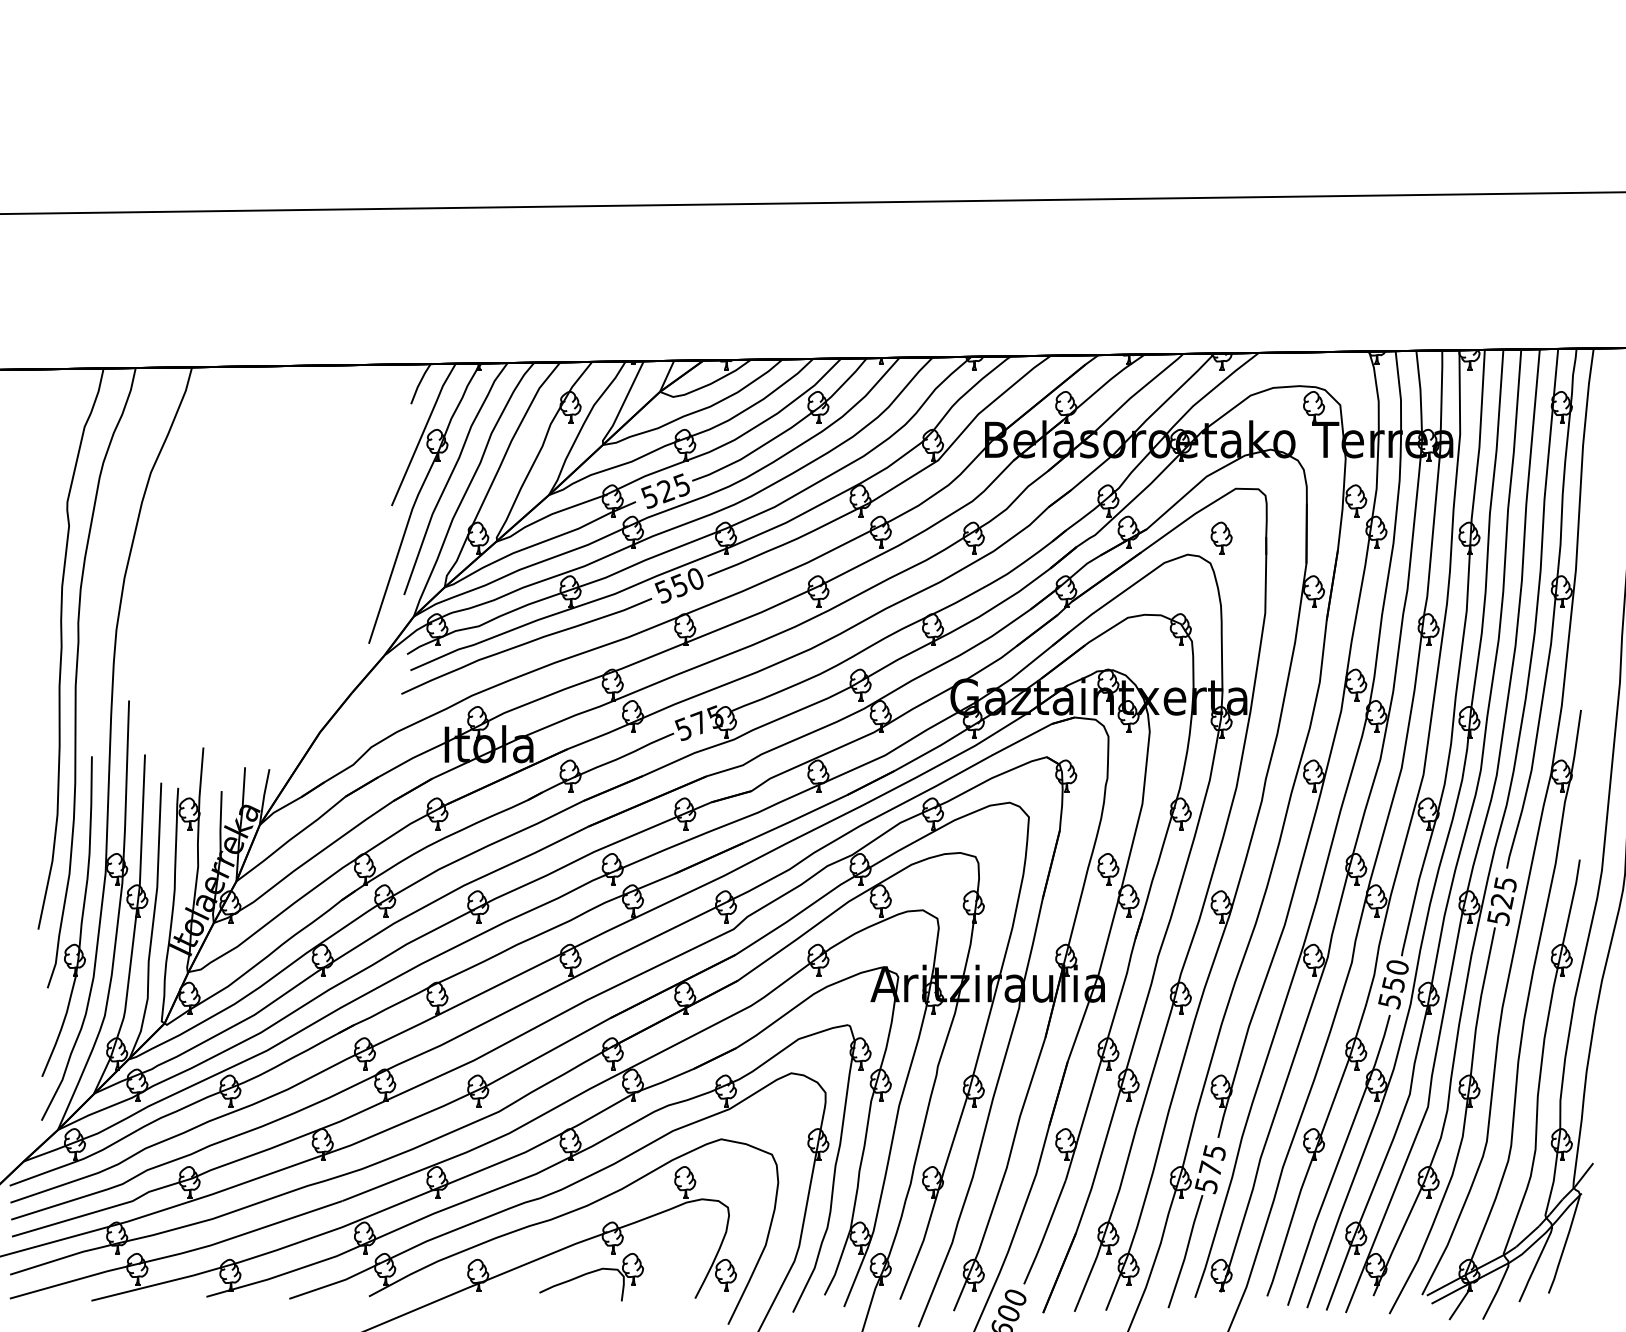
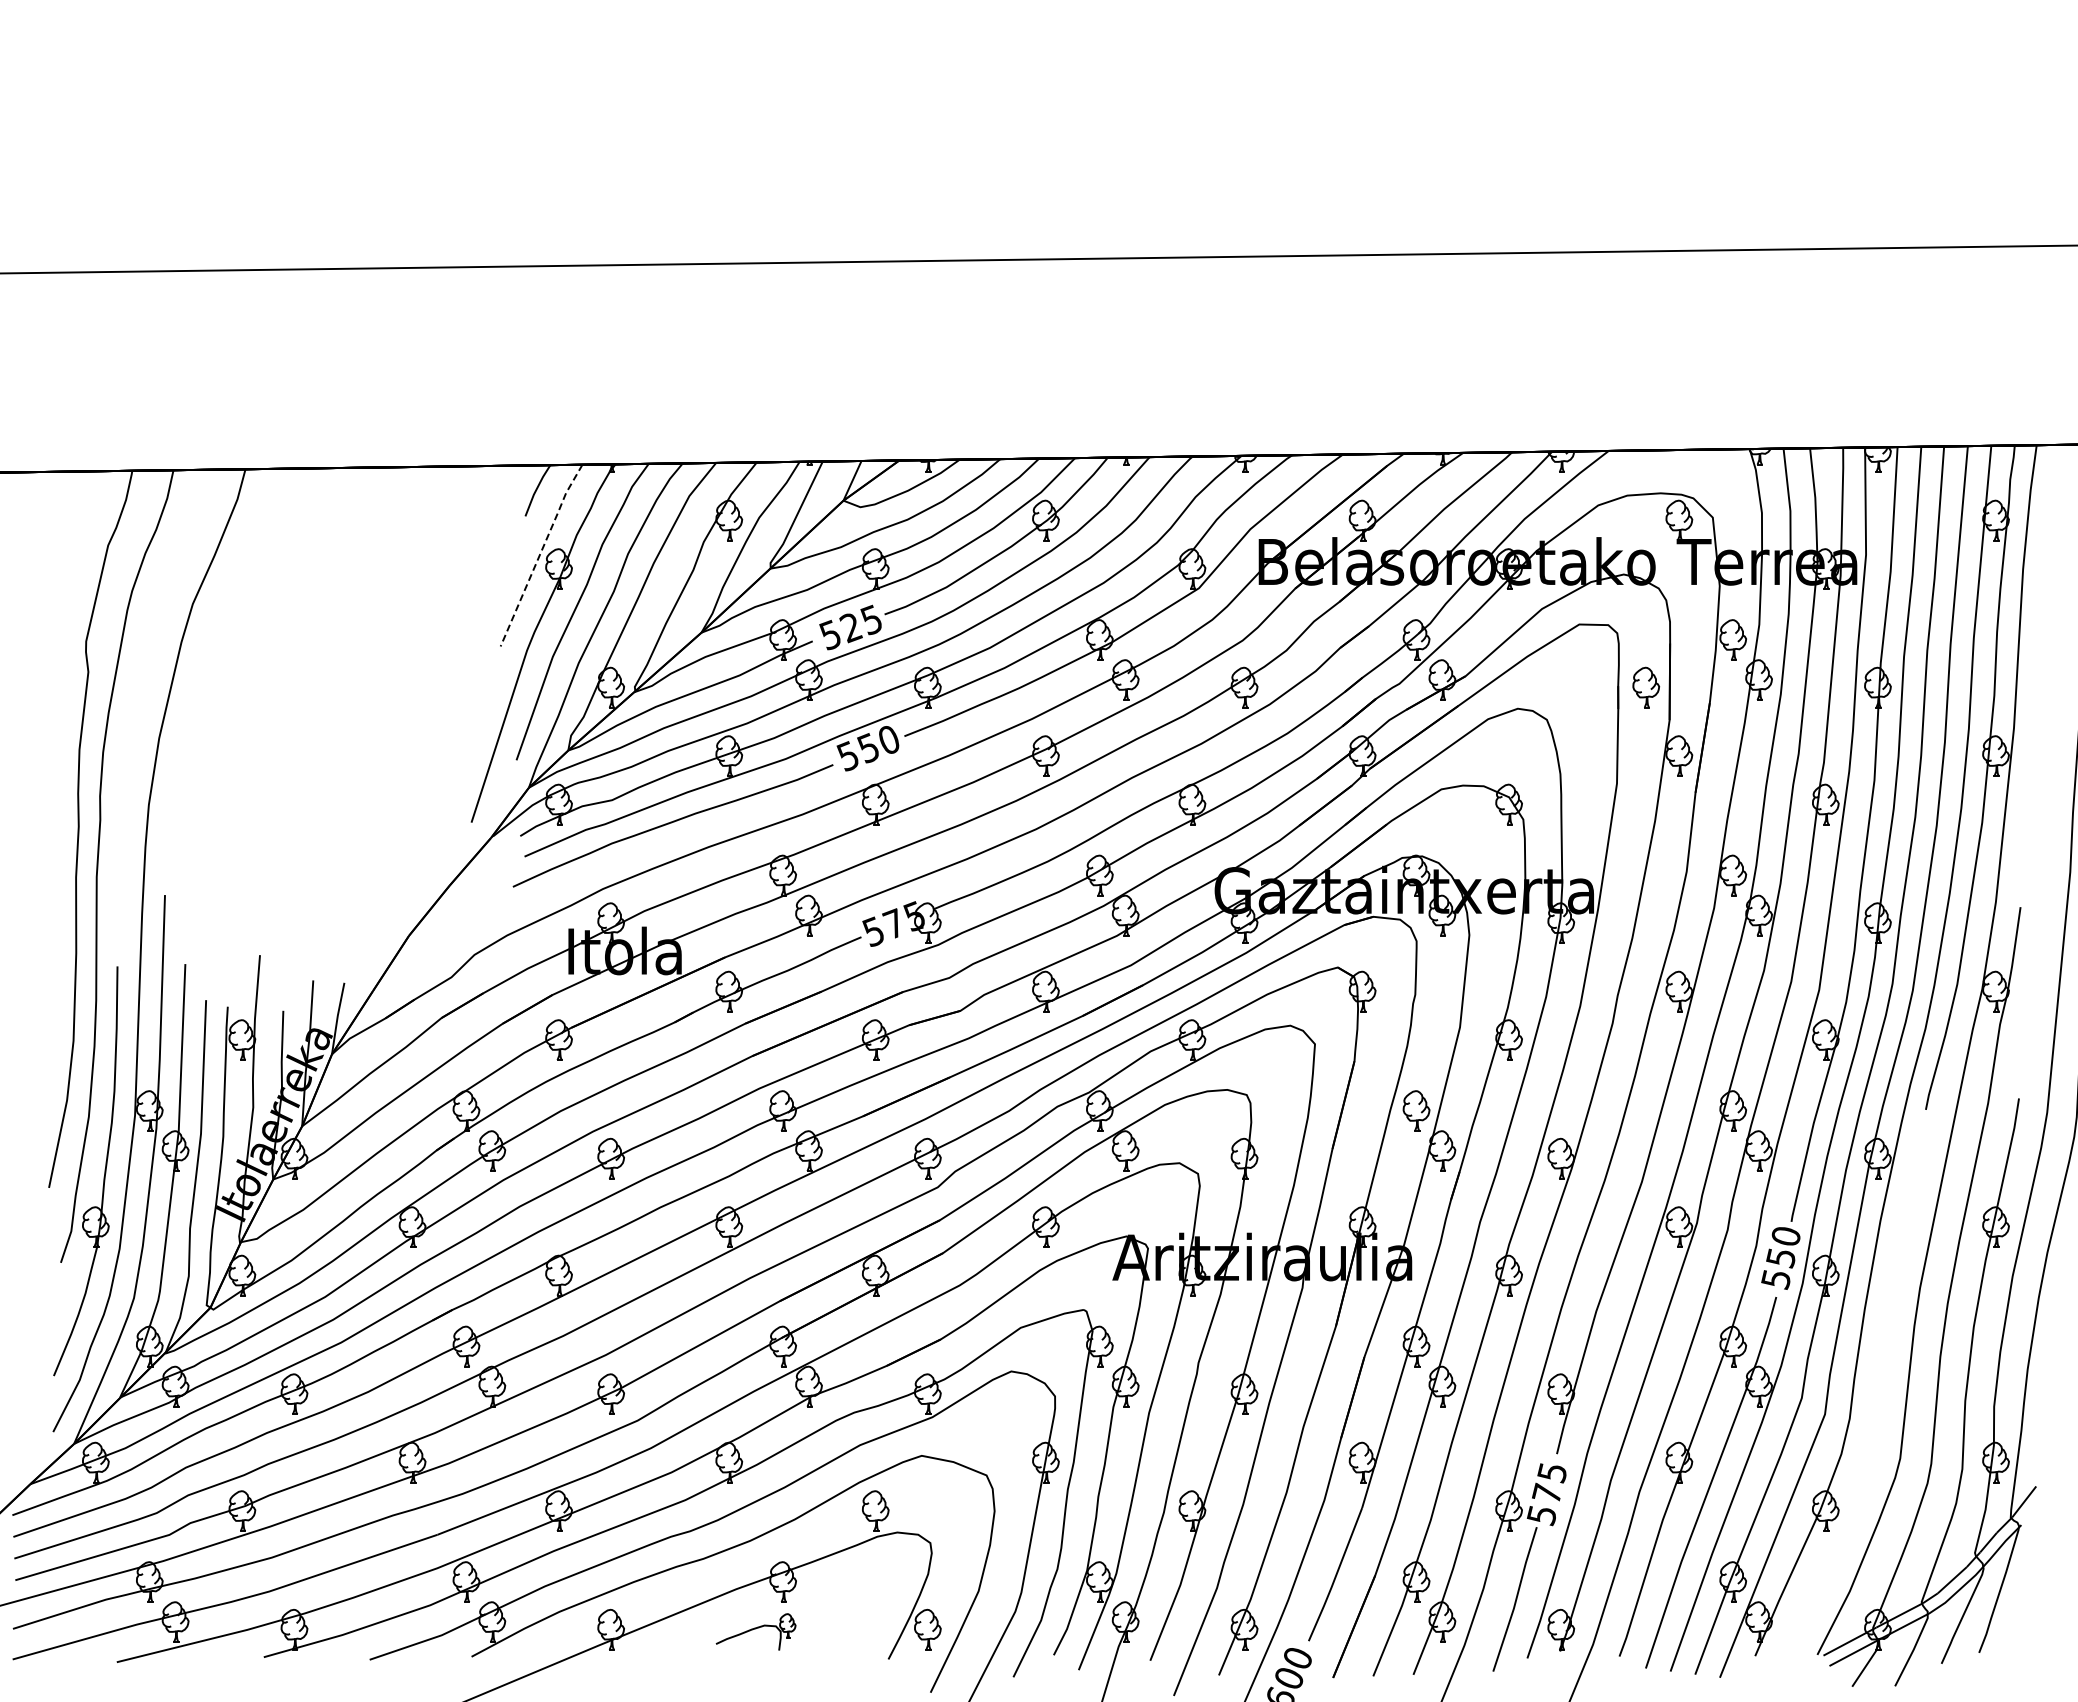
line: (422, 433) -> (540, 554), solid -> dashed
part: (1221, 538) -> (1646, 687), moved
part: (1458, 1092) -> (1864, 1395), removed
part: (591, 1276) -> (755, 1631), size x0.6

